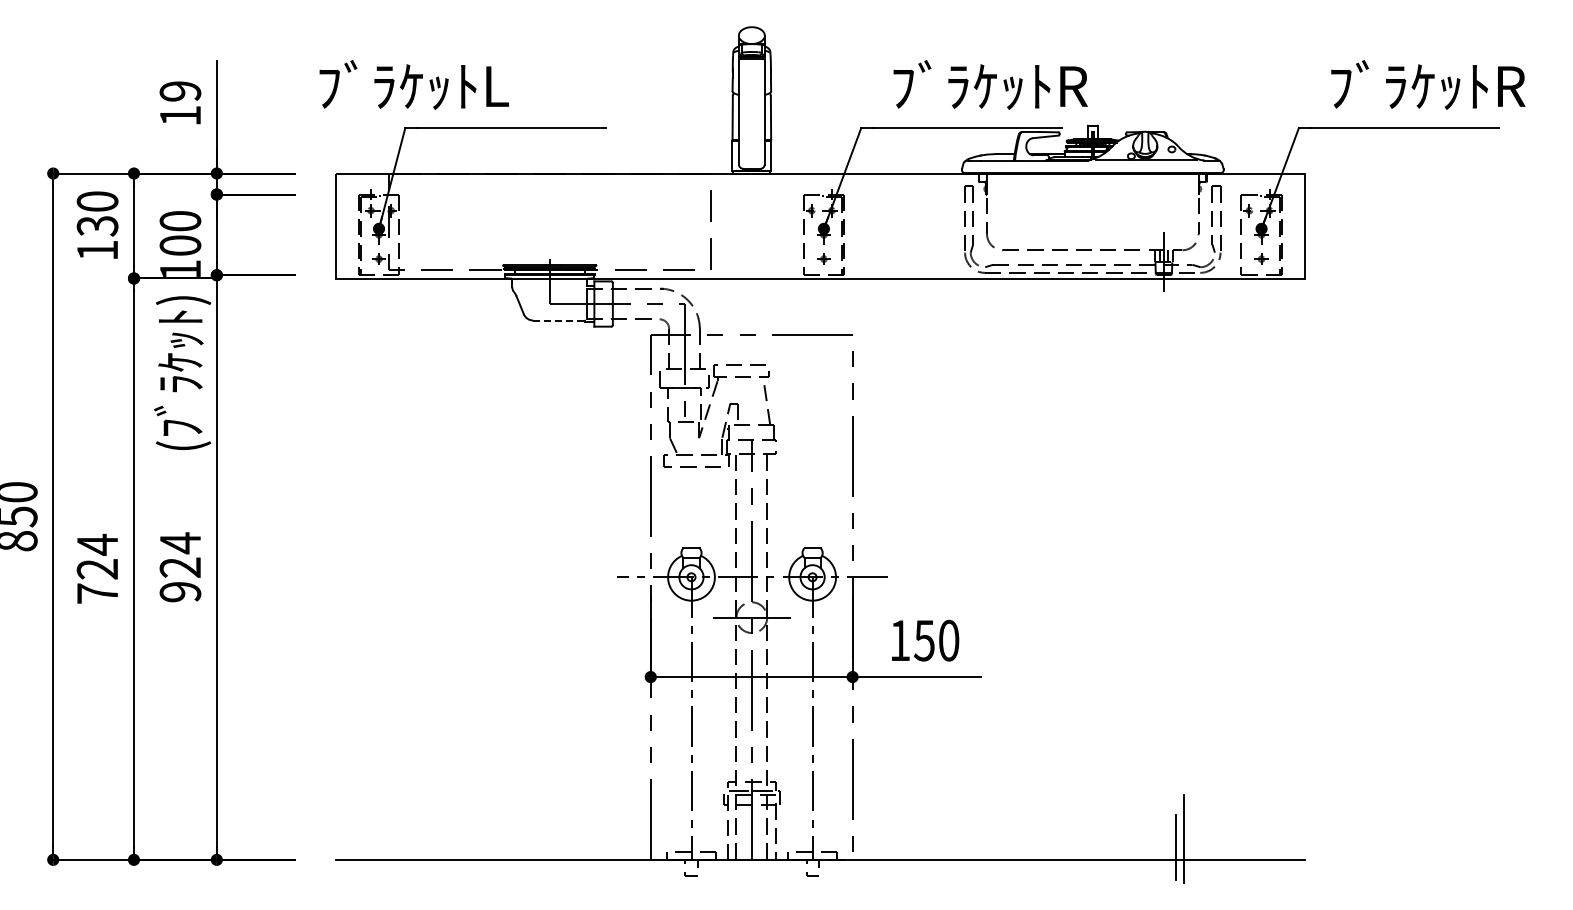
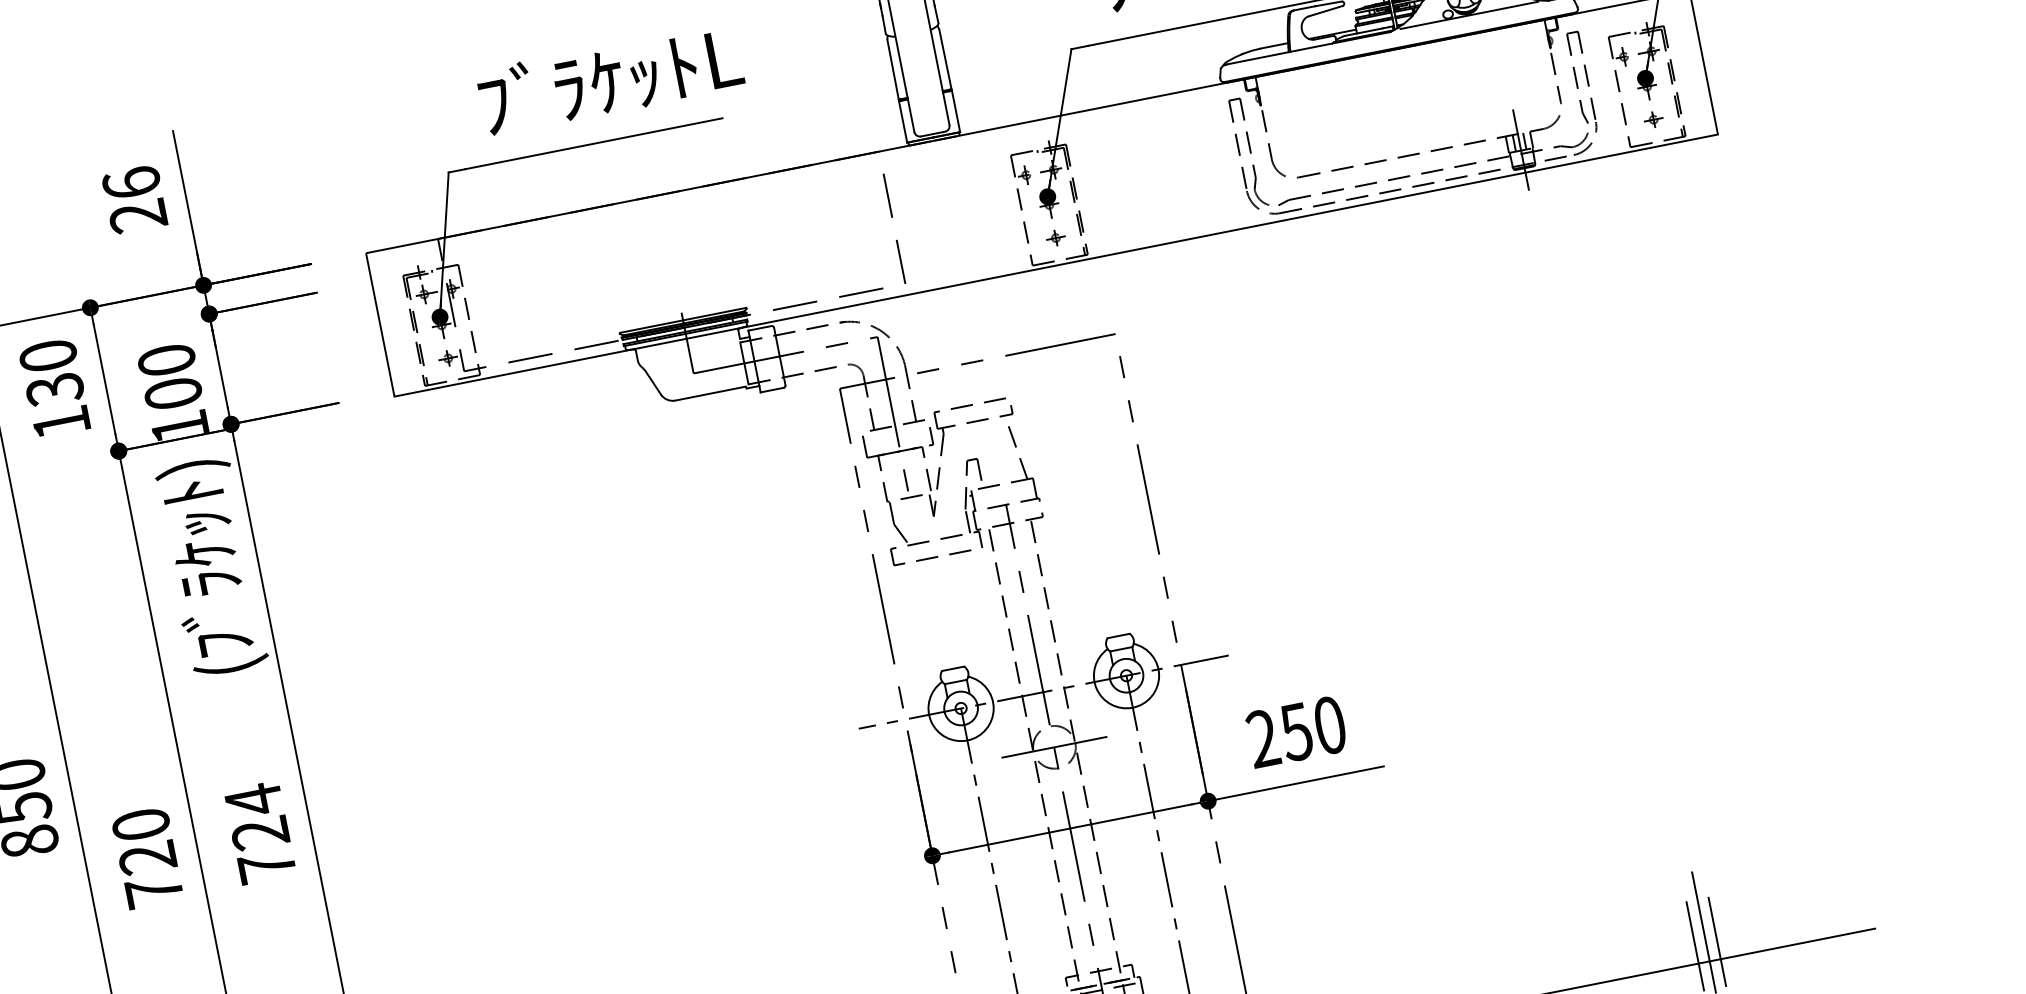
text: (413, 84) -> (609, 78), moved
text: (180, 103) -> (134, 199), 19 -> 26
line: (558, 320) -> (709, 393), dashed -> solid
text: (97, 544) -> (140, 824), 724 -> 720
text: (180, 591) -> (266, 866), 924 -> 724
text: (900, 639) -> (1263, 736), 150 -> 250
line: (1191, 846) -> (1716, 940), added

